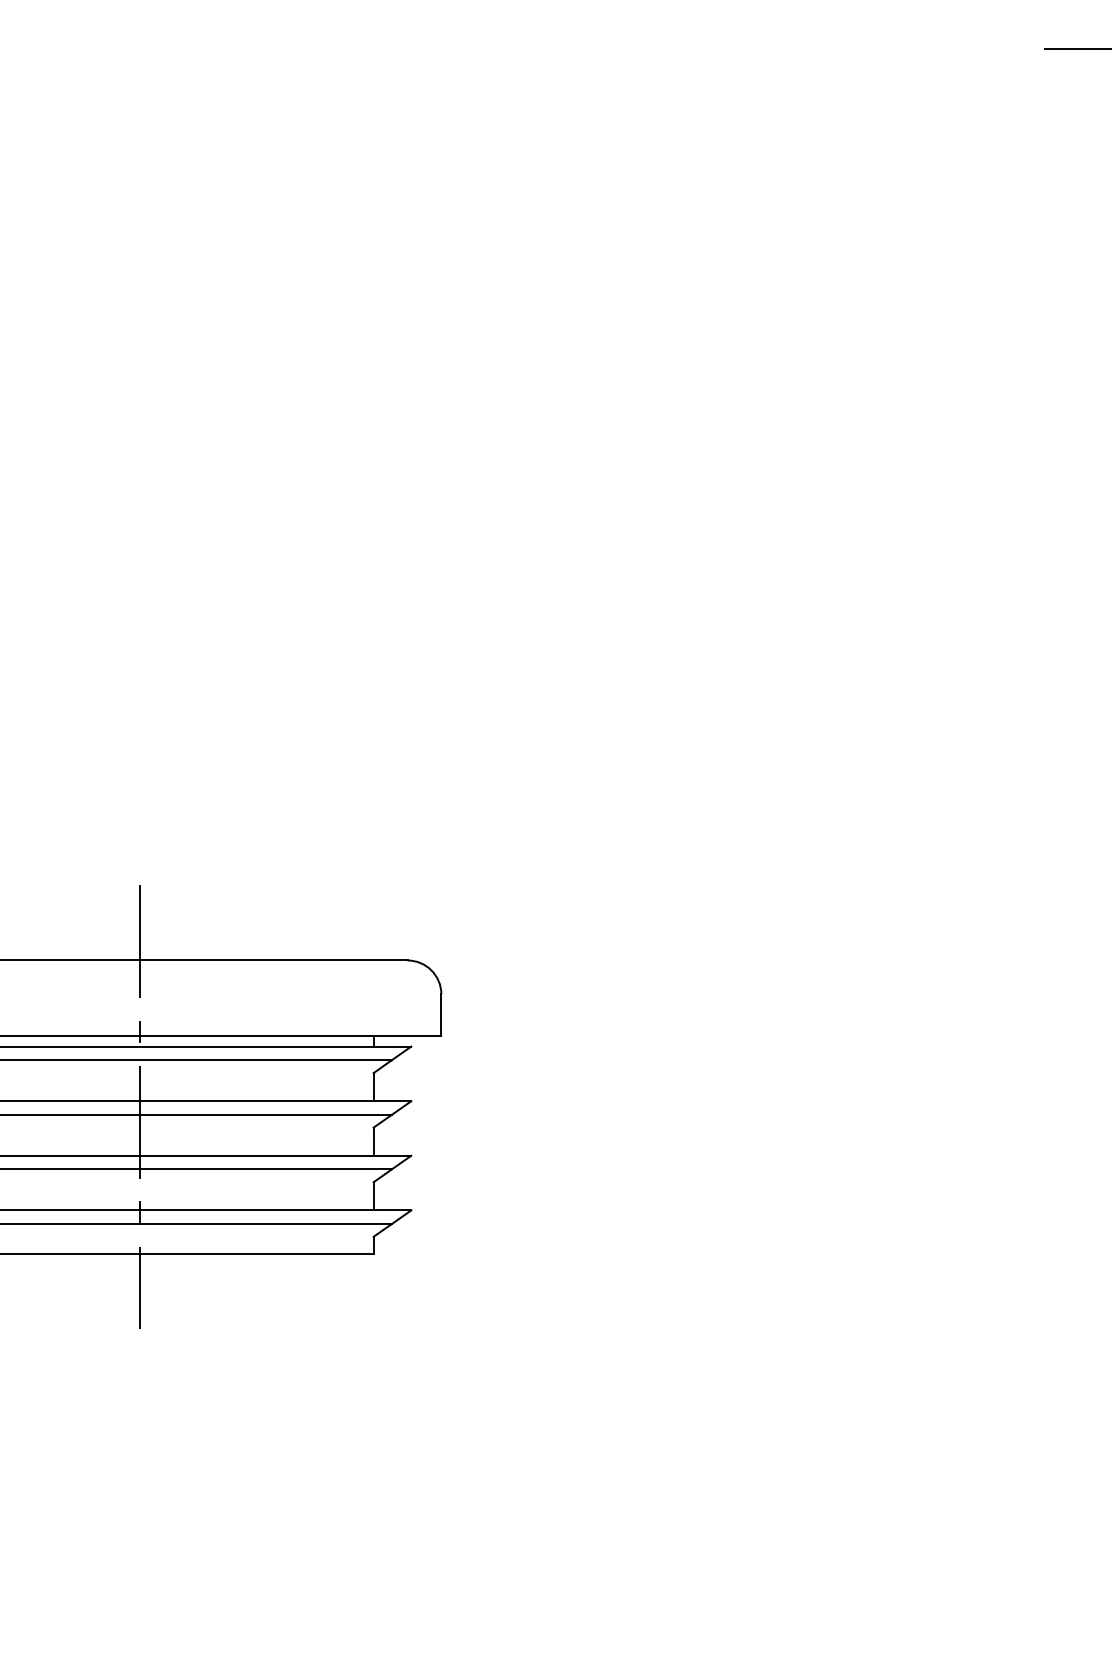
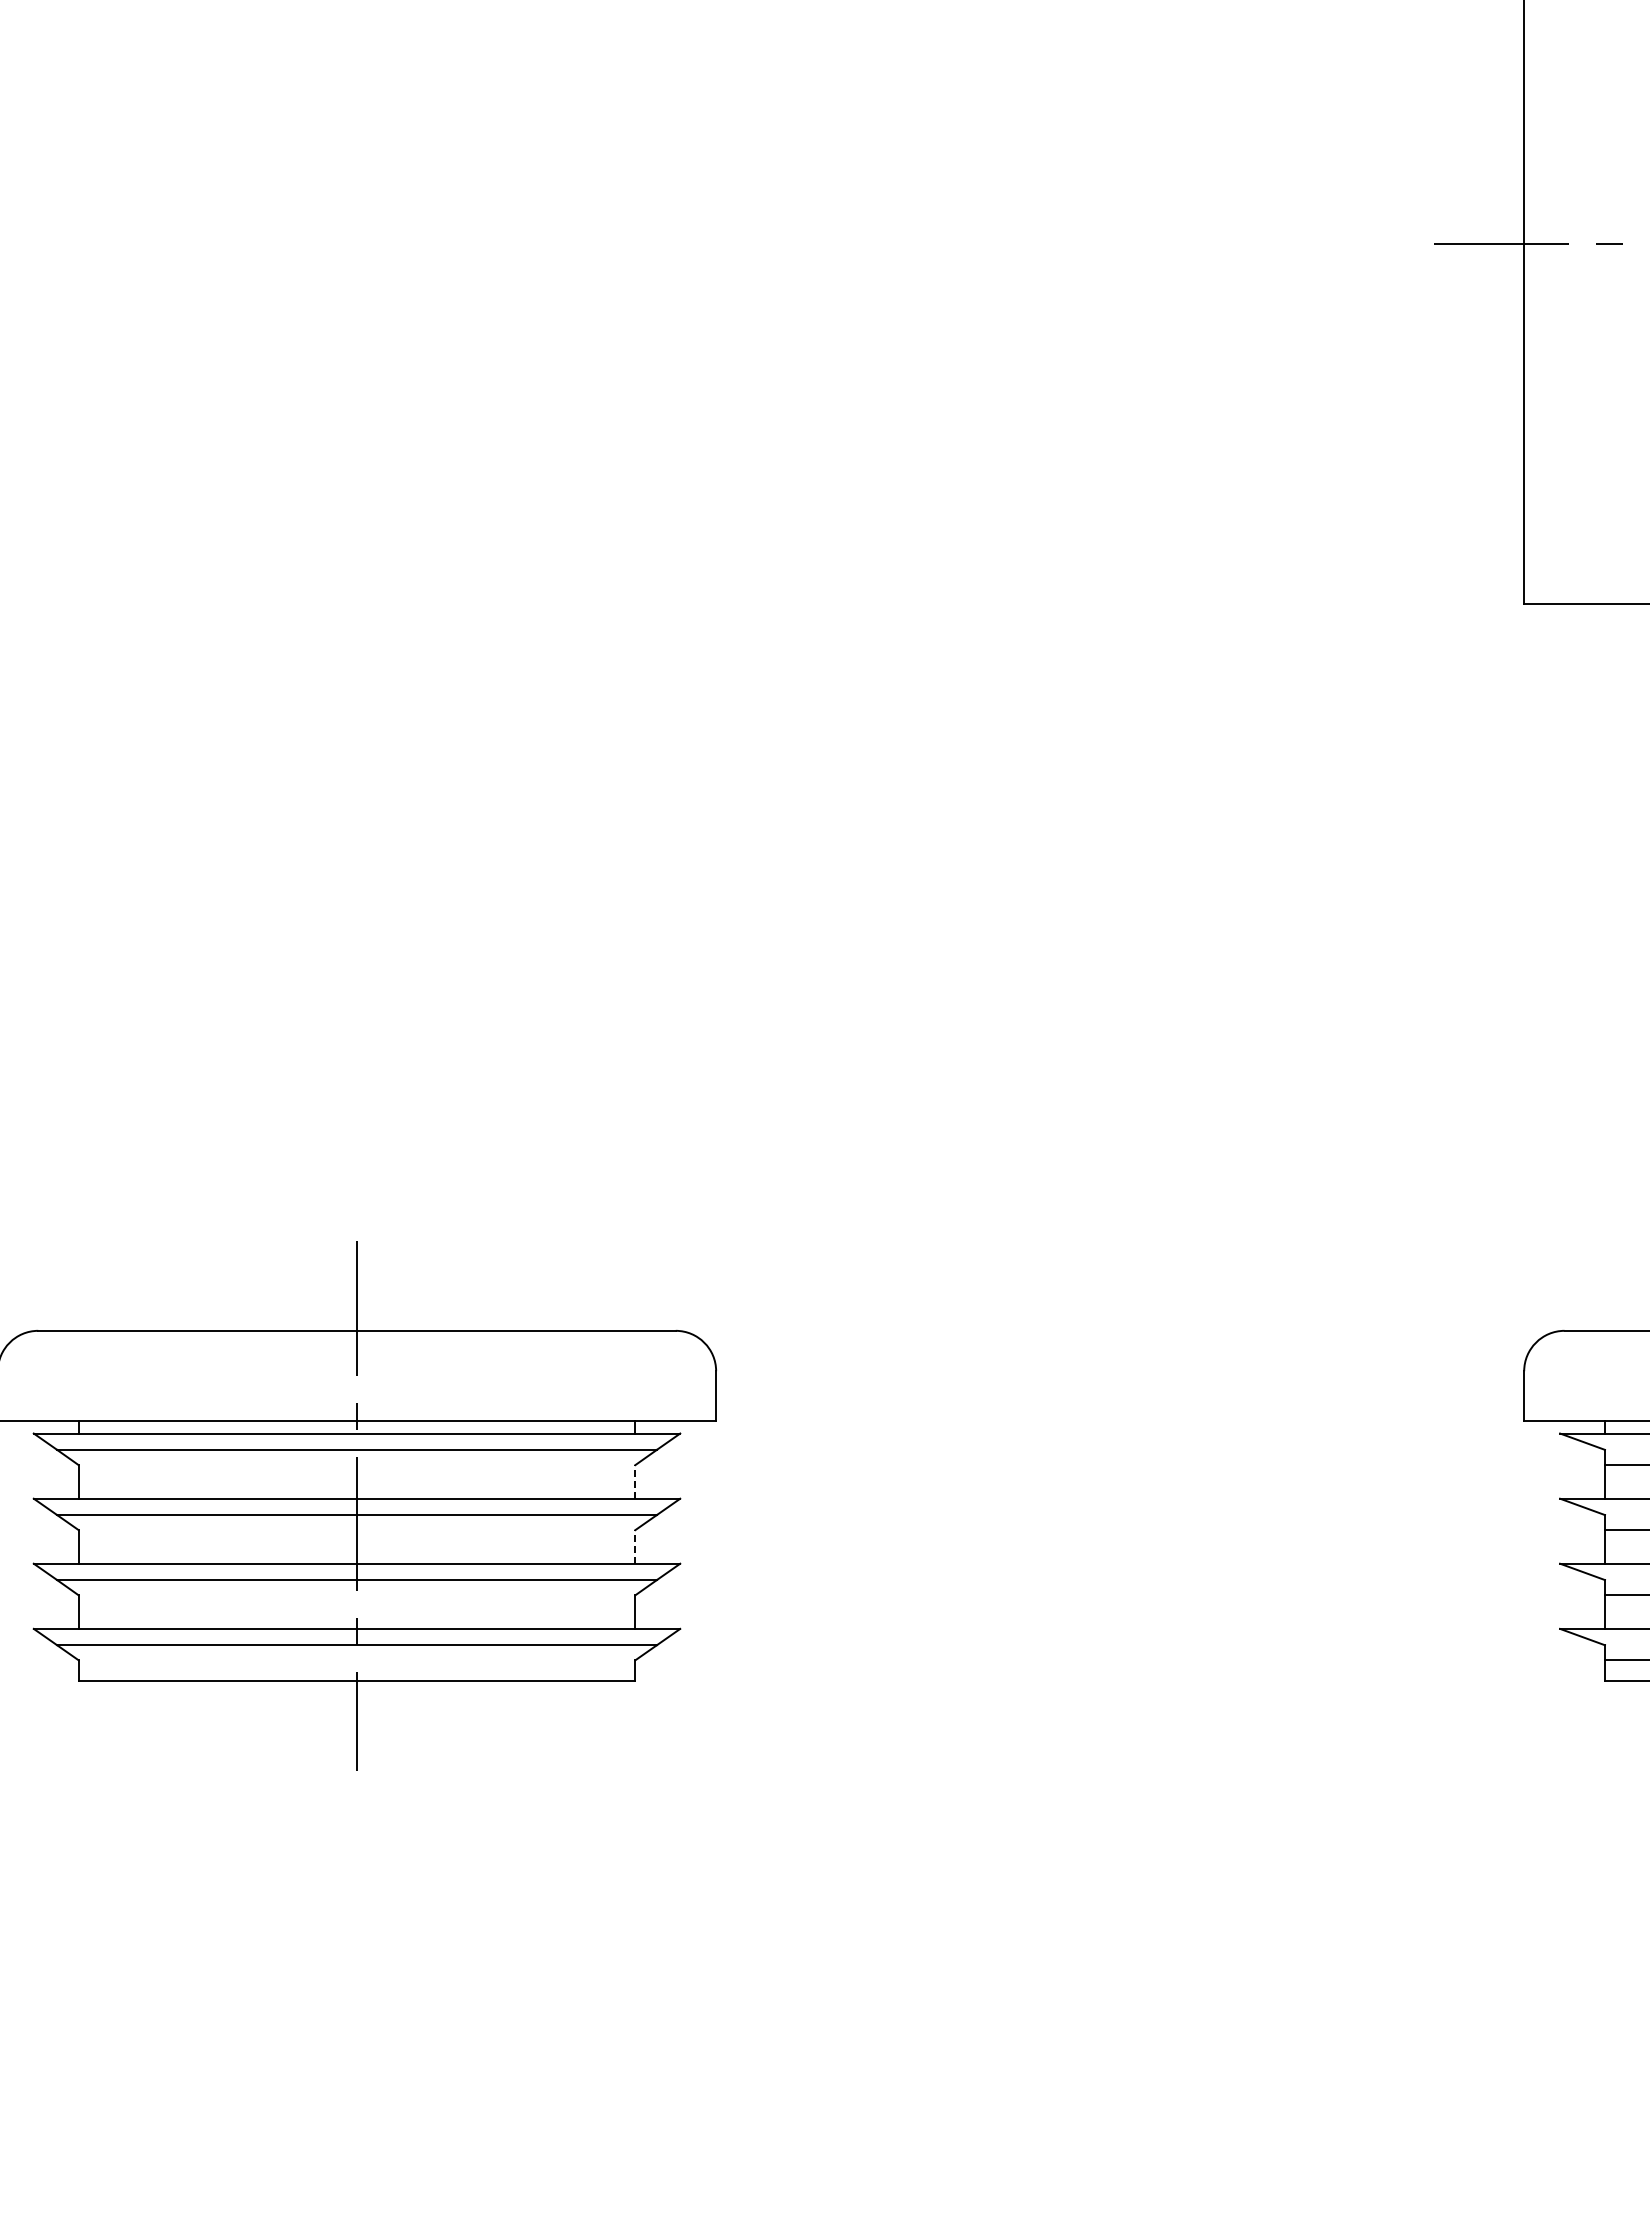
line: (373, 1086) -> (635, 1481), solid -> dashed
line: (373, 1141) -> (635, 1546), solid -> dashed

